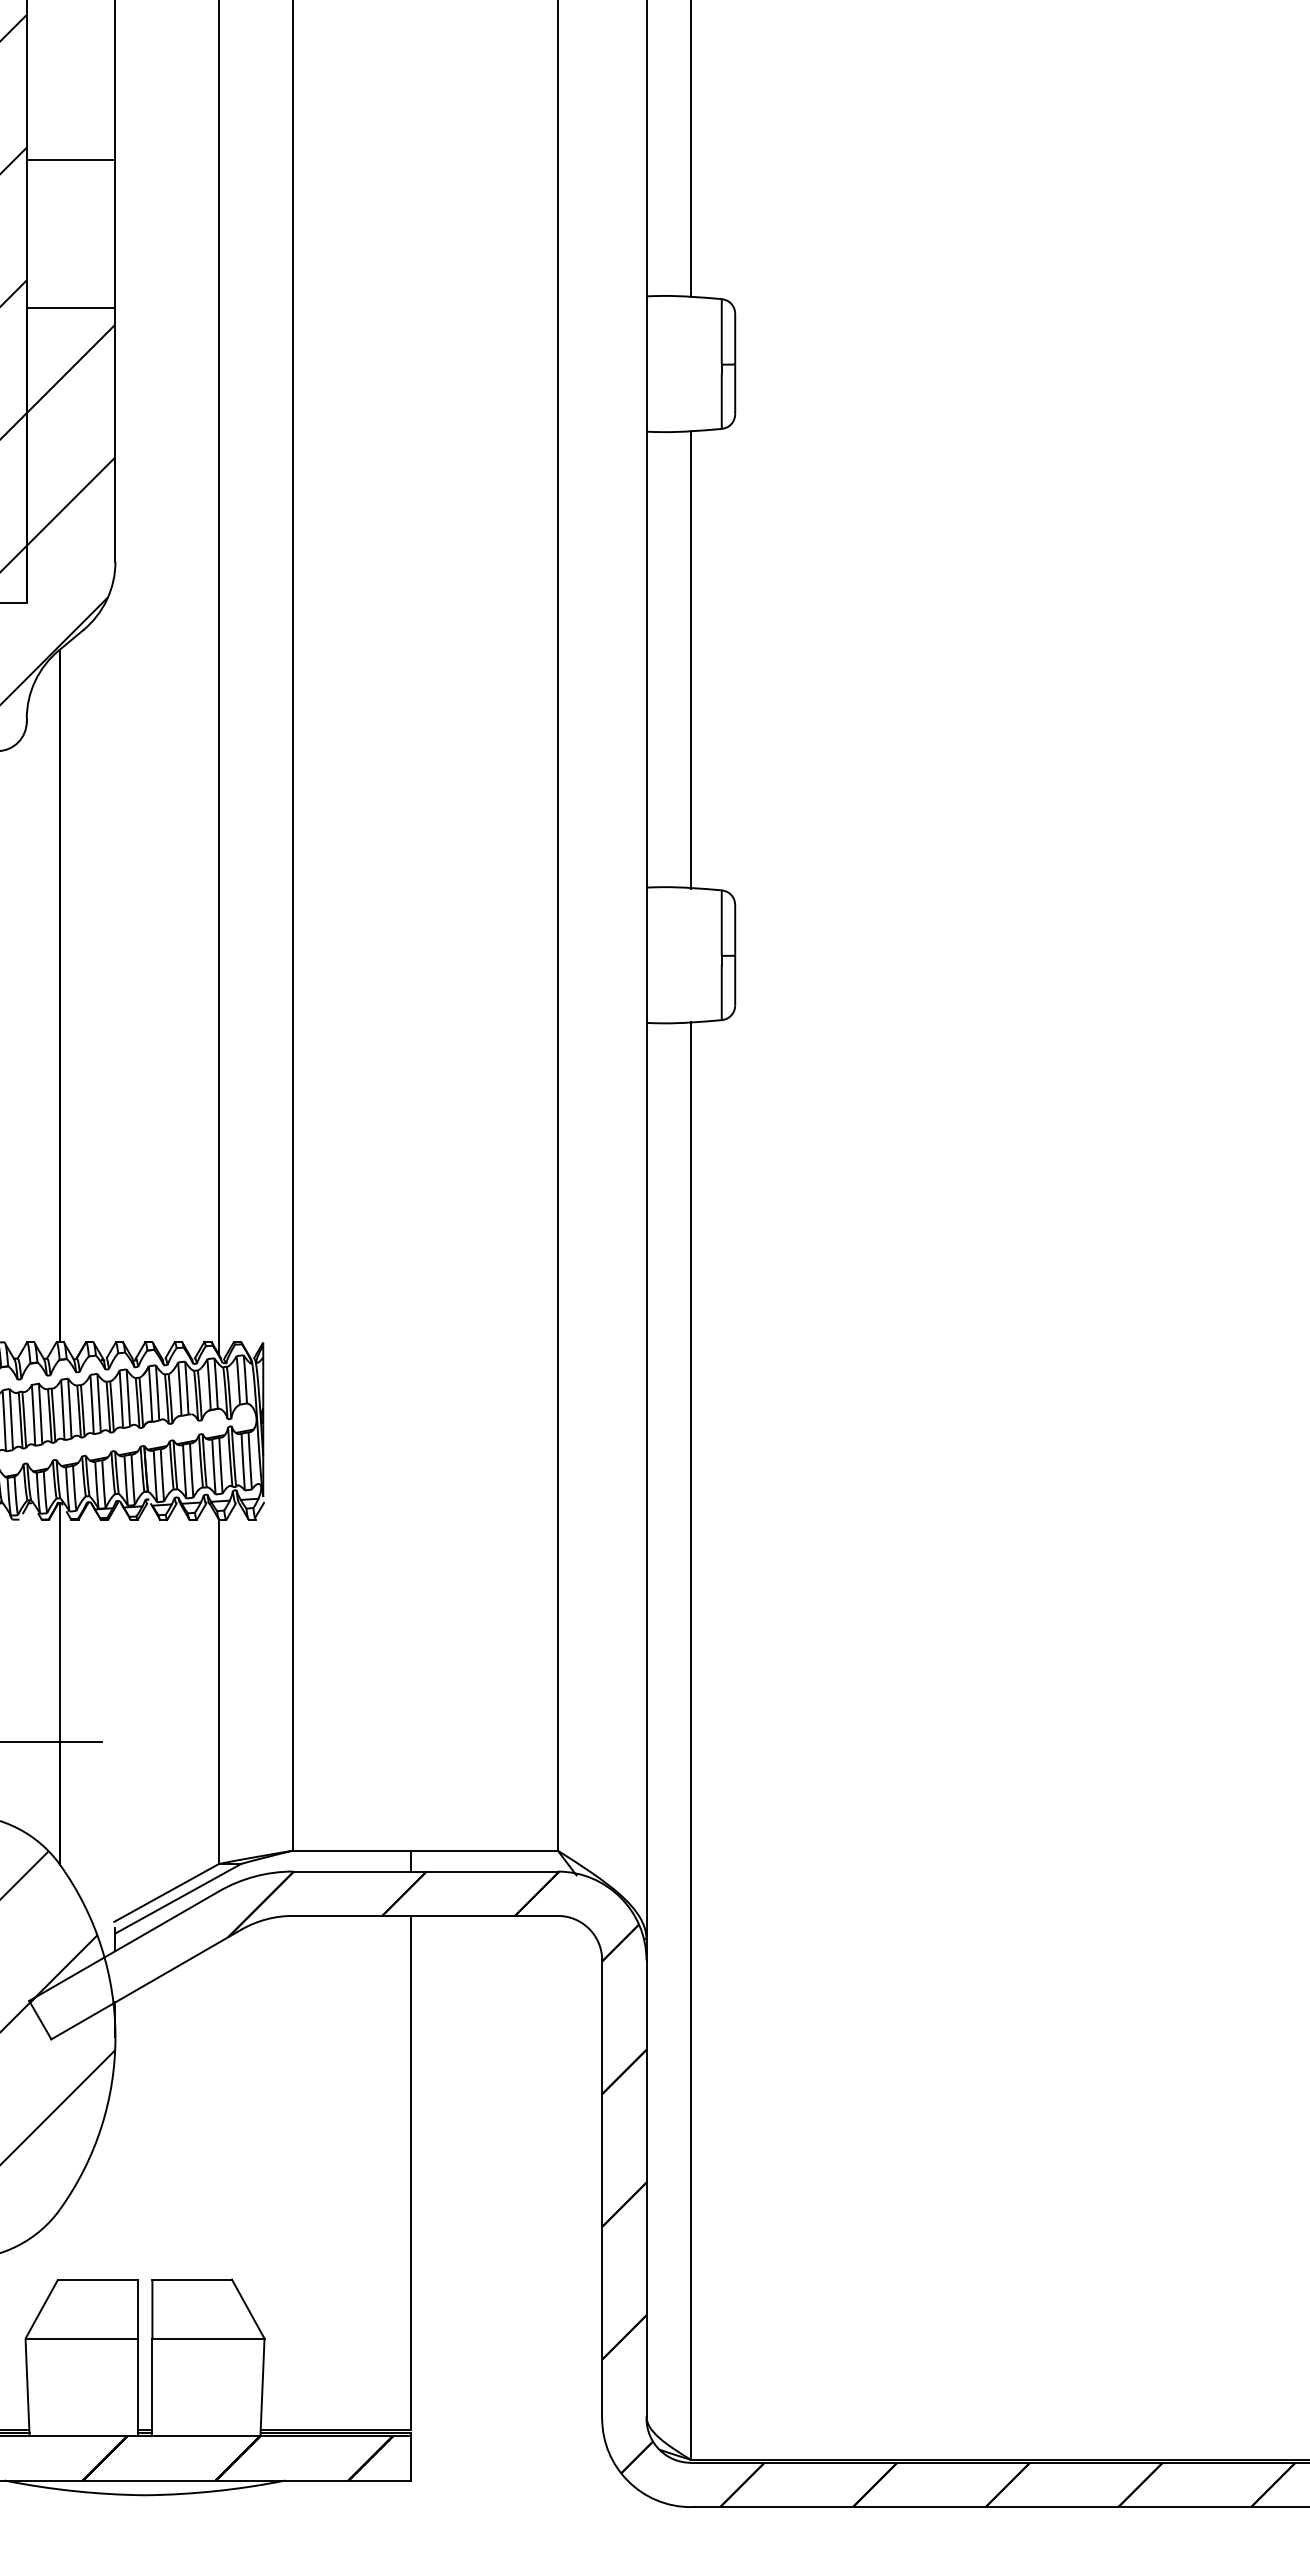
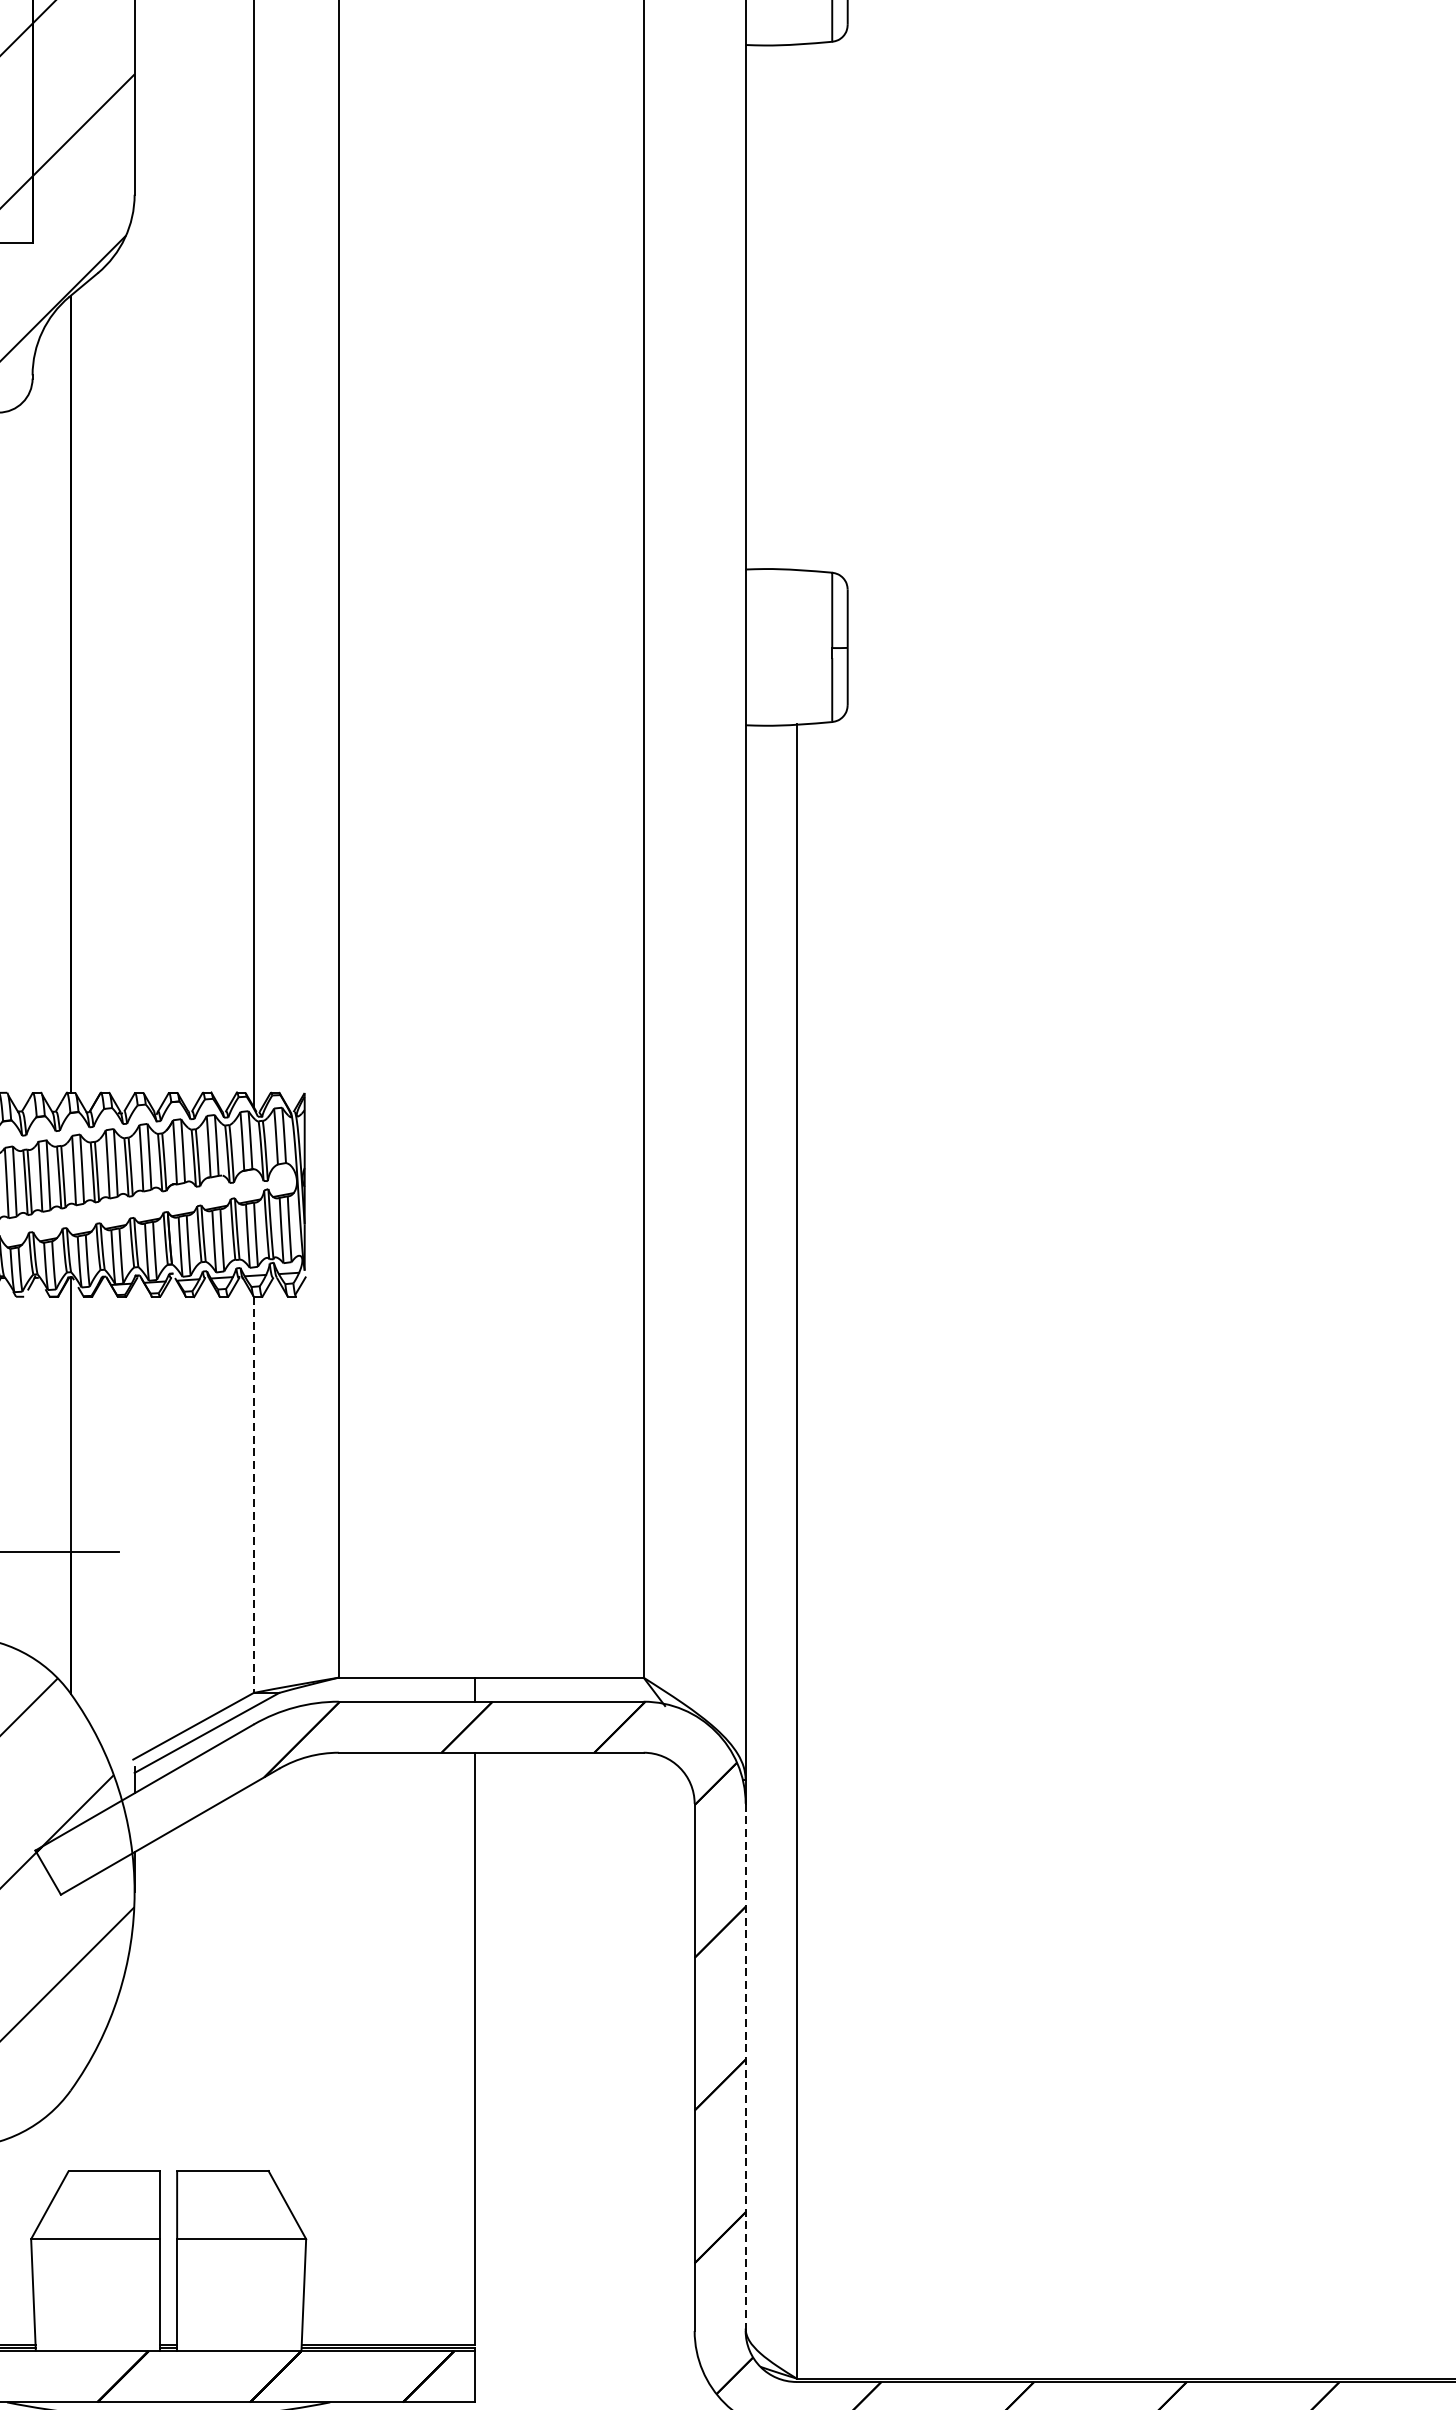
line: (690, 659) -> (796, 307), removed
line: (219, 1692) -> (254, 1495), solid -> dashed
line: (646, 2189) -> (745, 2067), solid -> dashed

